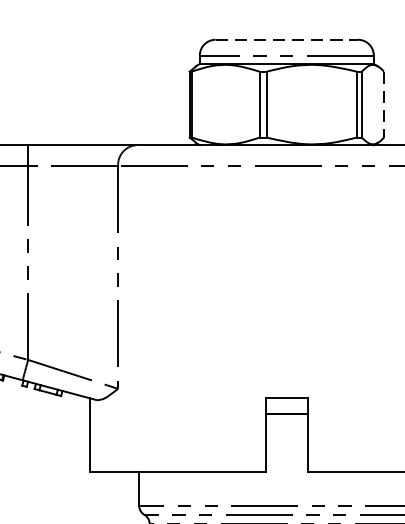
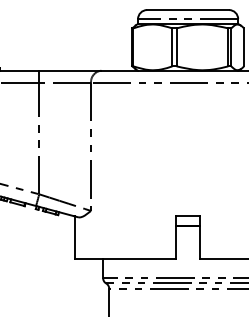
line: (287, 40) -> (188, 10), dashed -> solid
line: (384, 104) -> (244, 47), dashed -> solid

